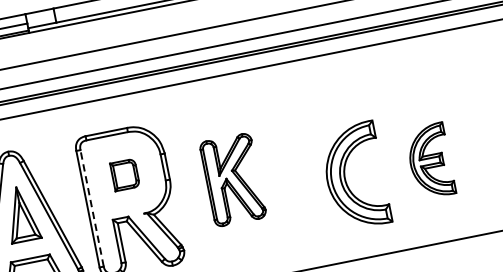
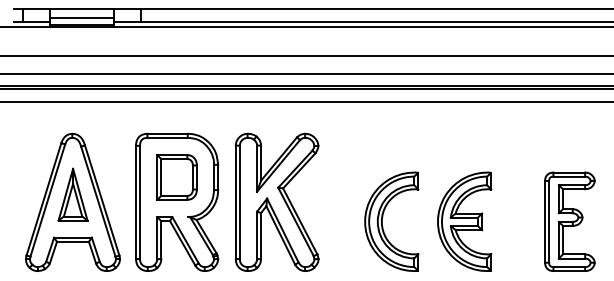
part: (429, 161) -> (464, 221), size x1.43
part: (124, 175) -> (176, 177), size x1.67
part: (232, 179) -> (276, 201), size x1.67
line: (92, 208) -> (140, 202), dashed -> solid

